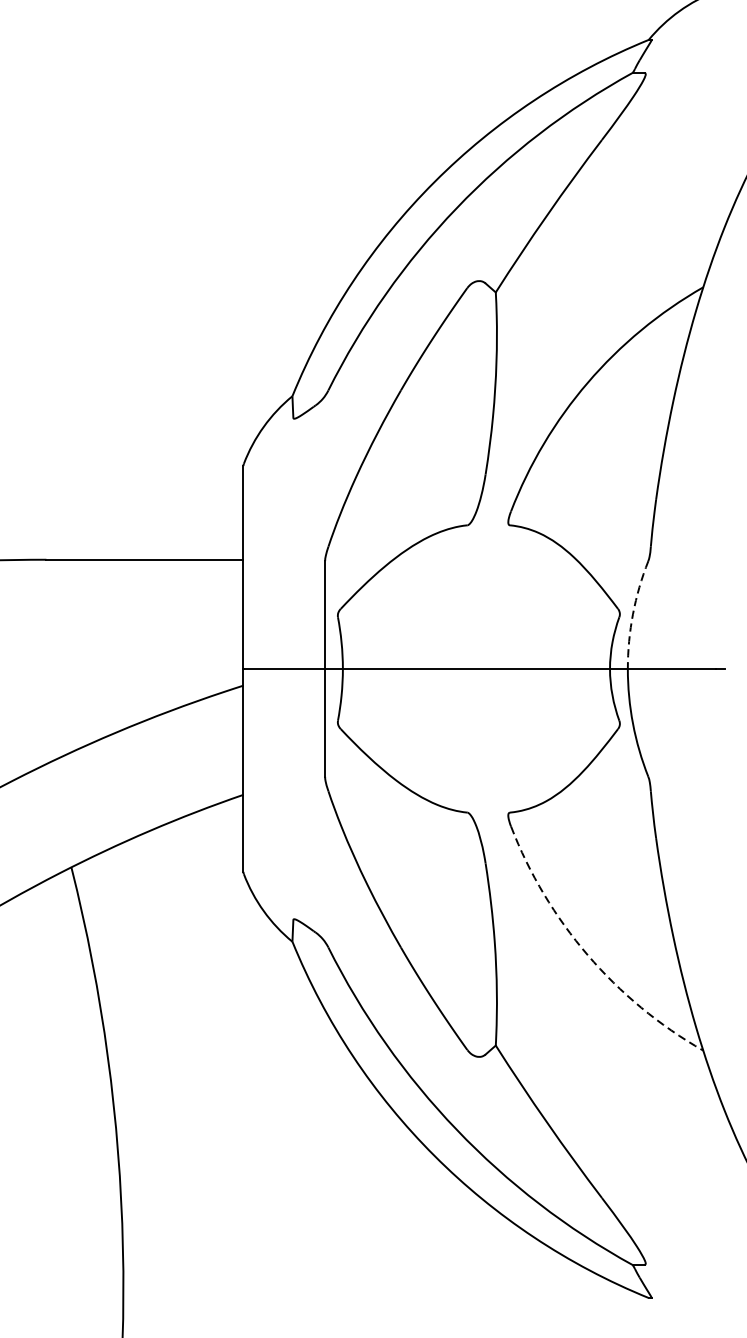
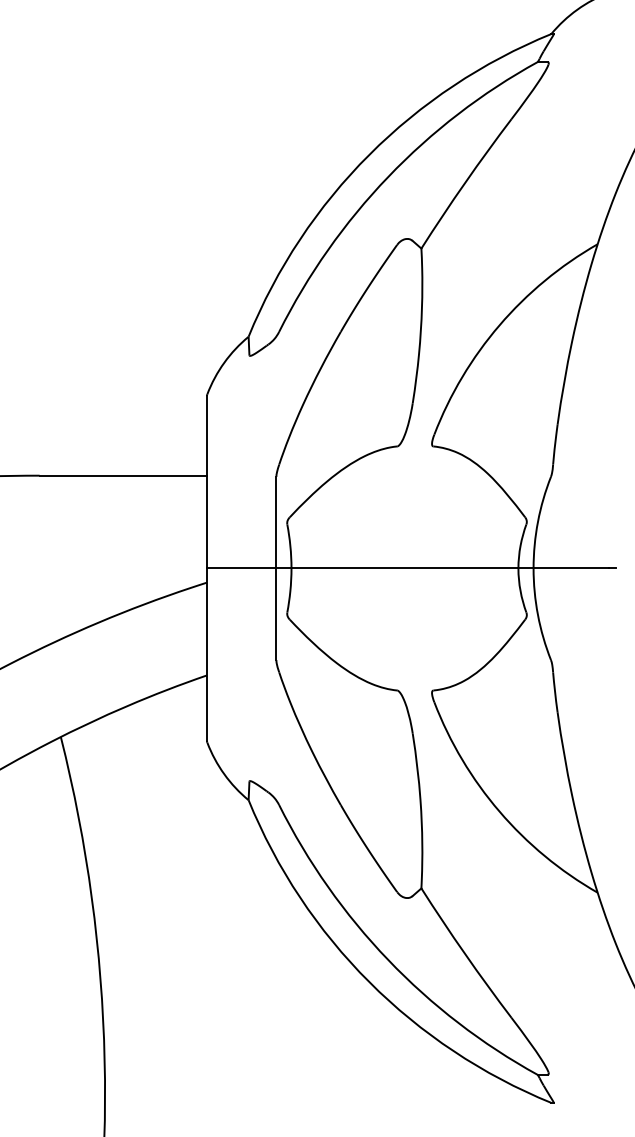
arc: (632, 613) -> (537, 521), dashed -> solid
arc: (587, 955) -> (499, 811), dashed -> solid

